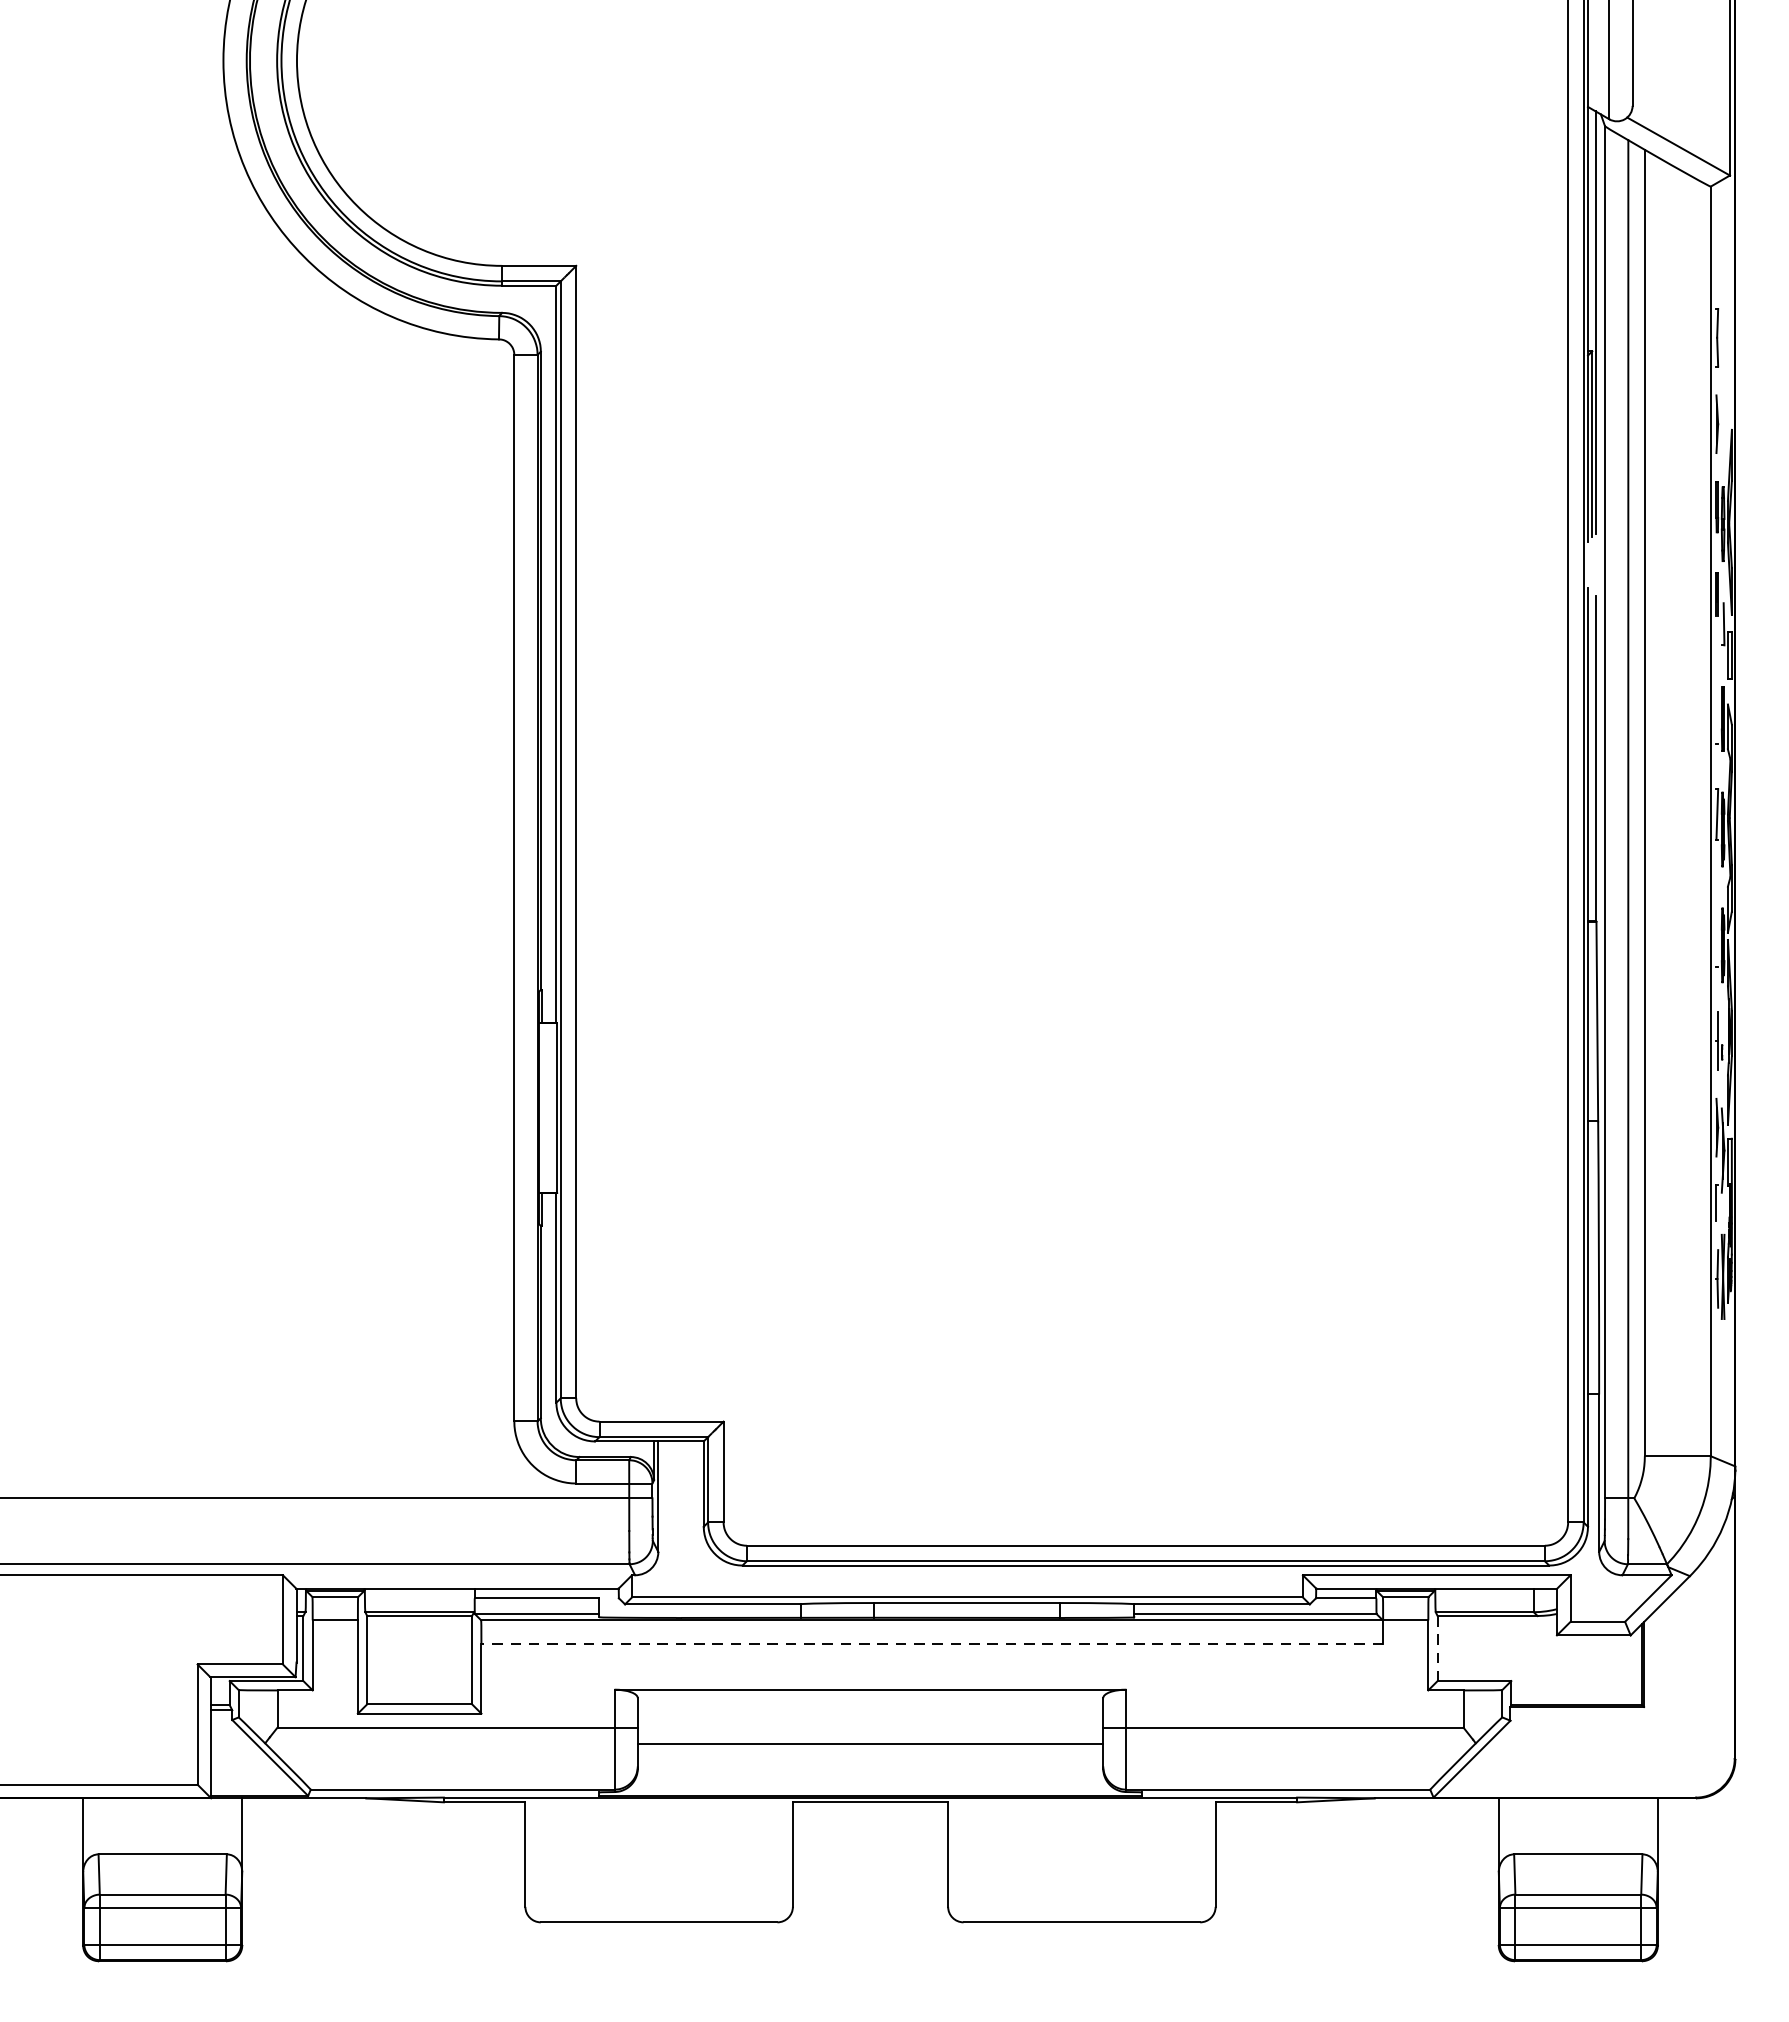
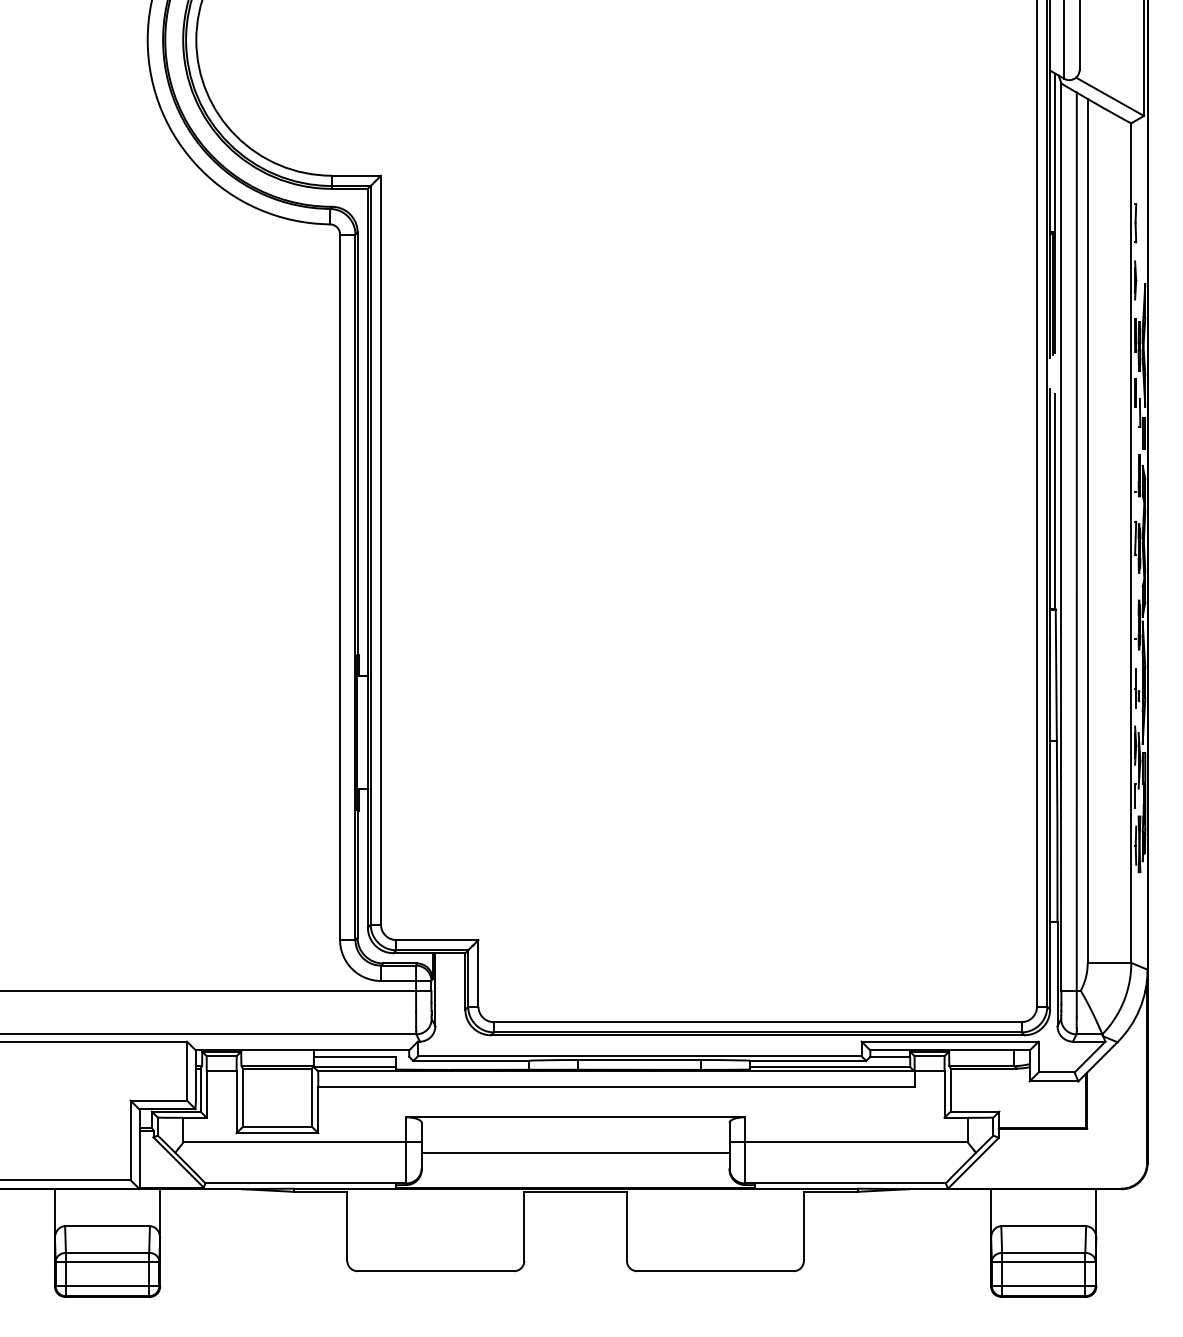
line: (932, 1643) -> (616, 1086), dashed -> solid
line: (1437, 1649) -> (950, 1090), dashed -> solid

